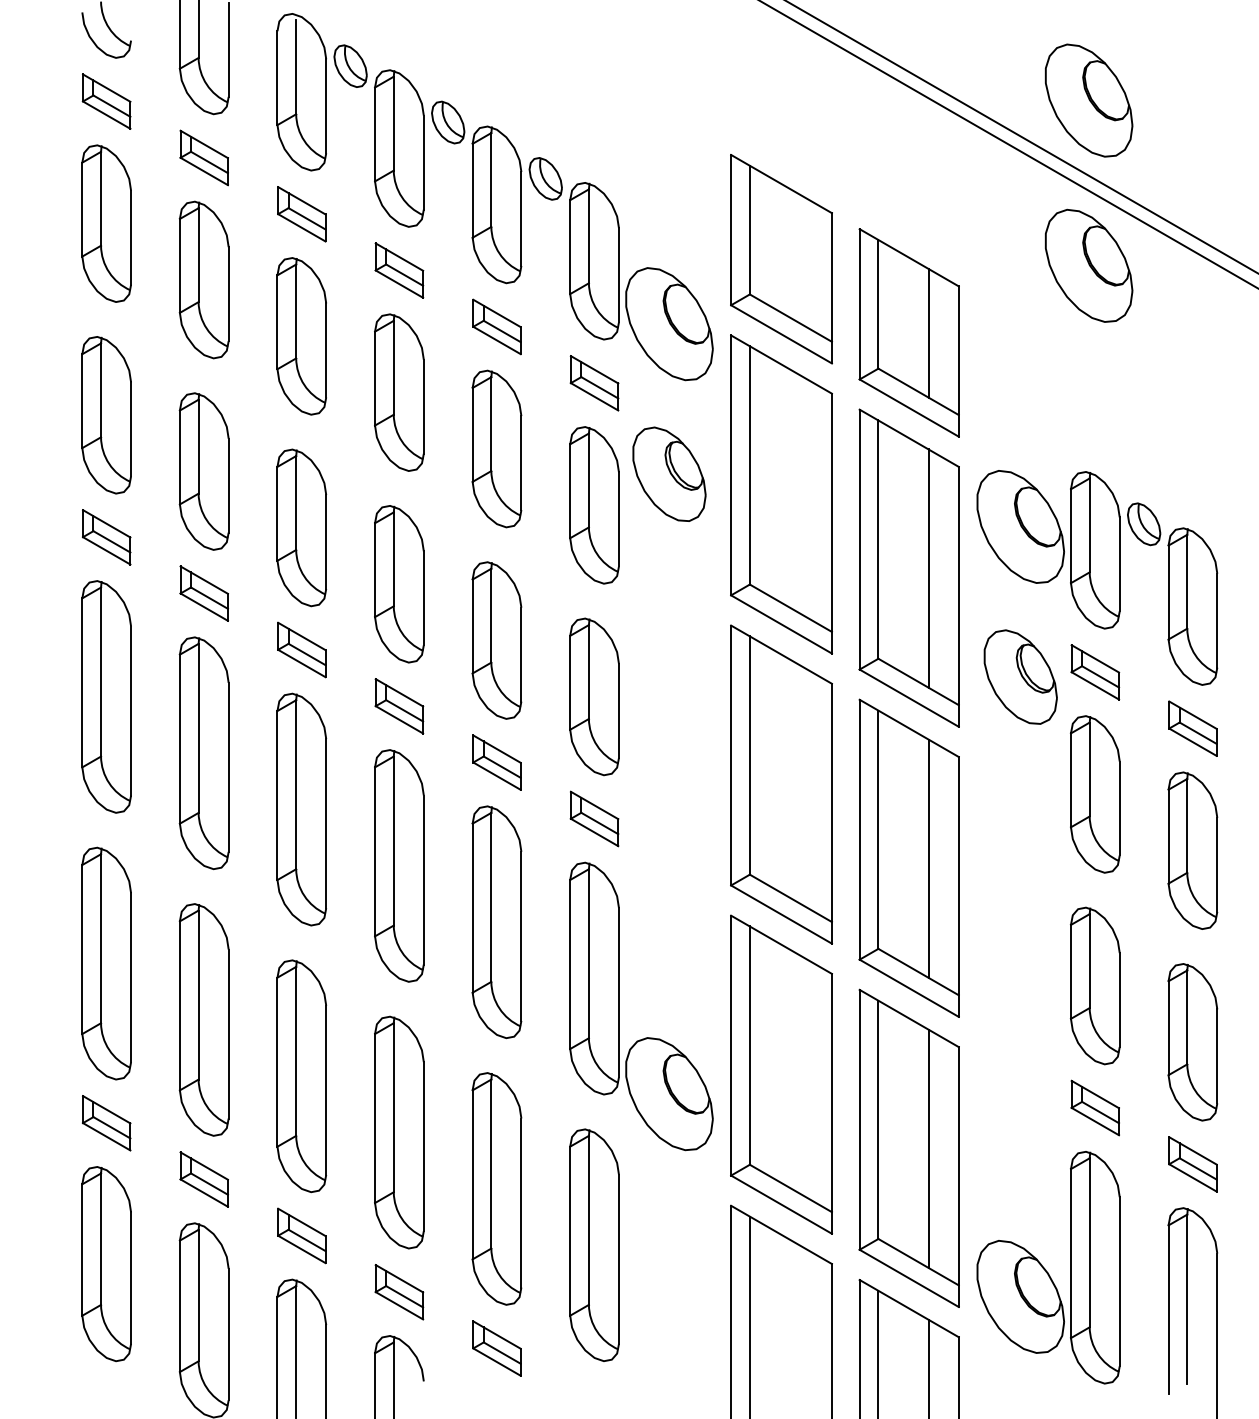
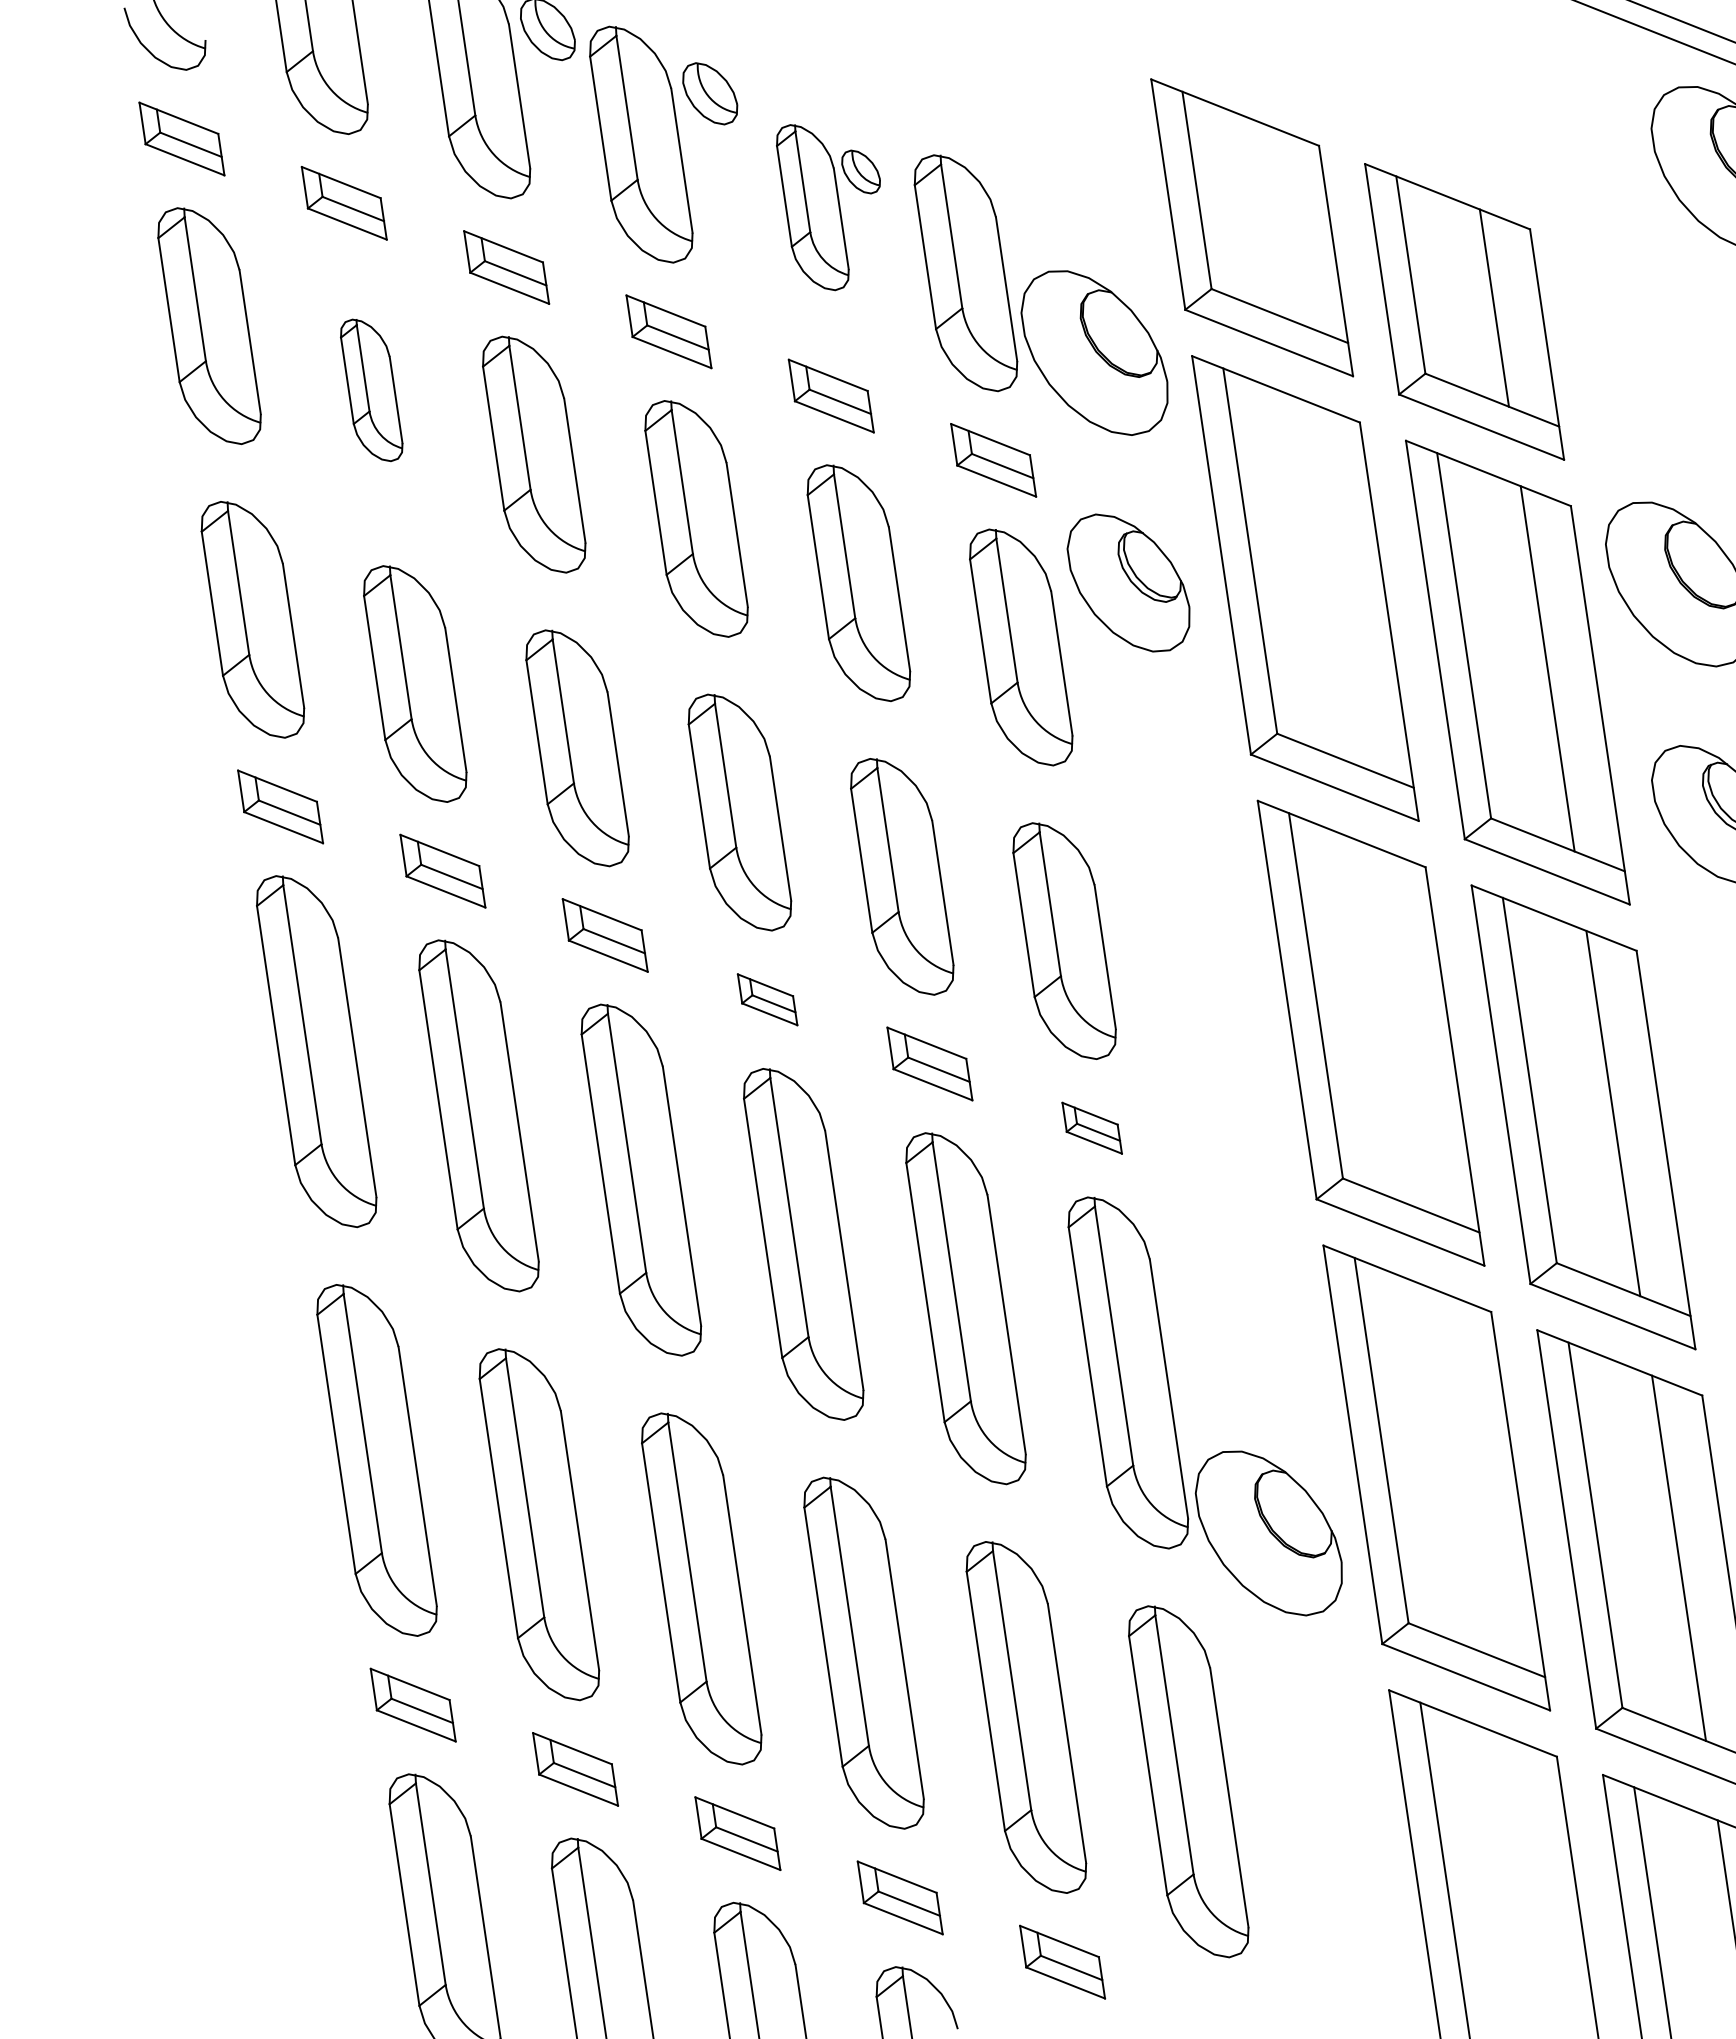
part: (516, 204) -> (833, 203), size x0.7
part: (203, 279) -> (370, 389), size x0.6
part: (399, 706) -> (767, 1000), size x0.7
part: (594, 818) -> (1092, 1127), size x0.7

